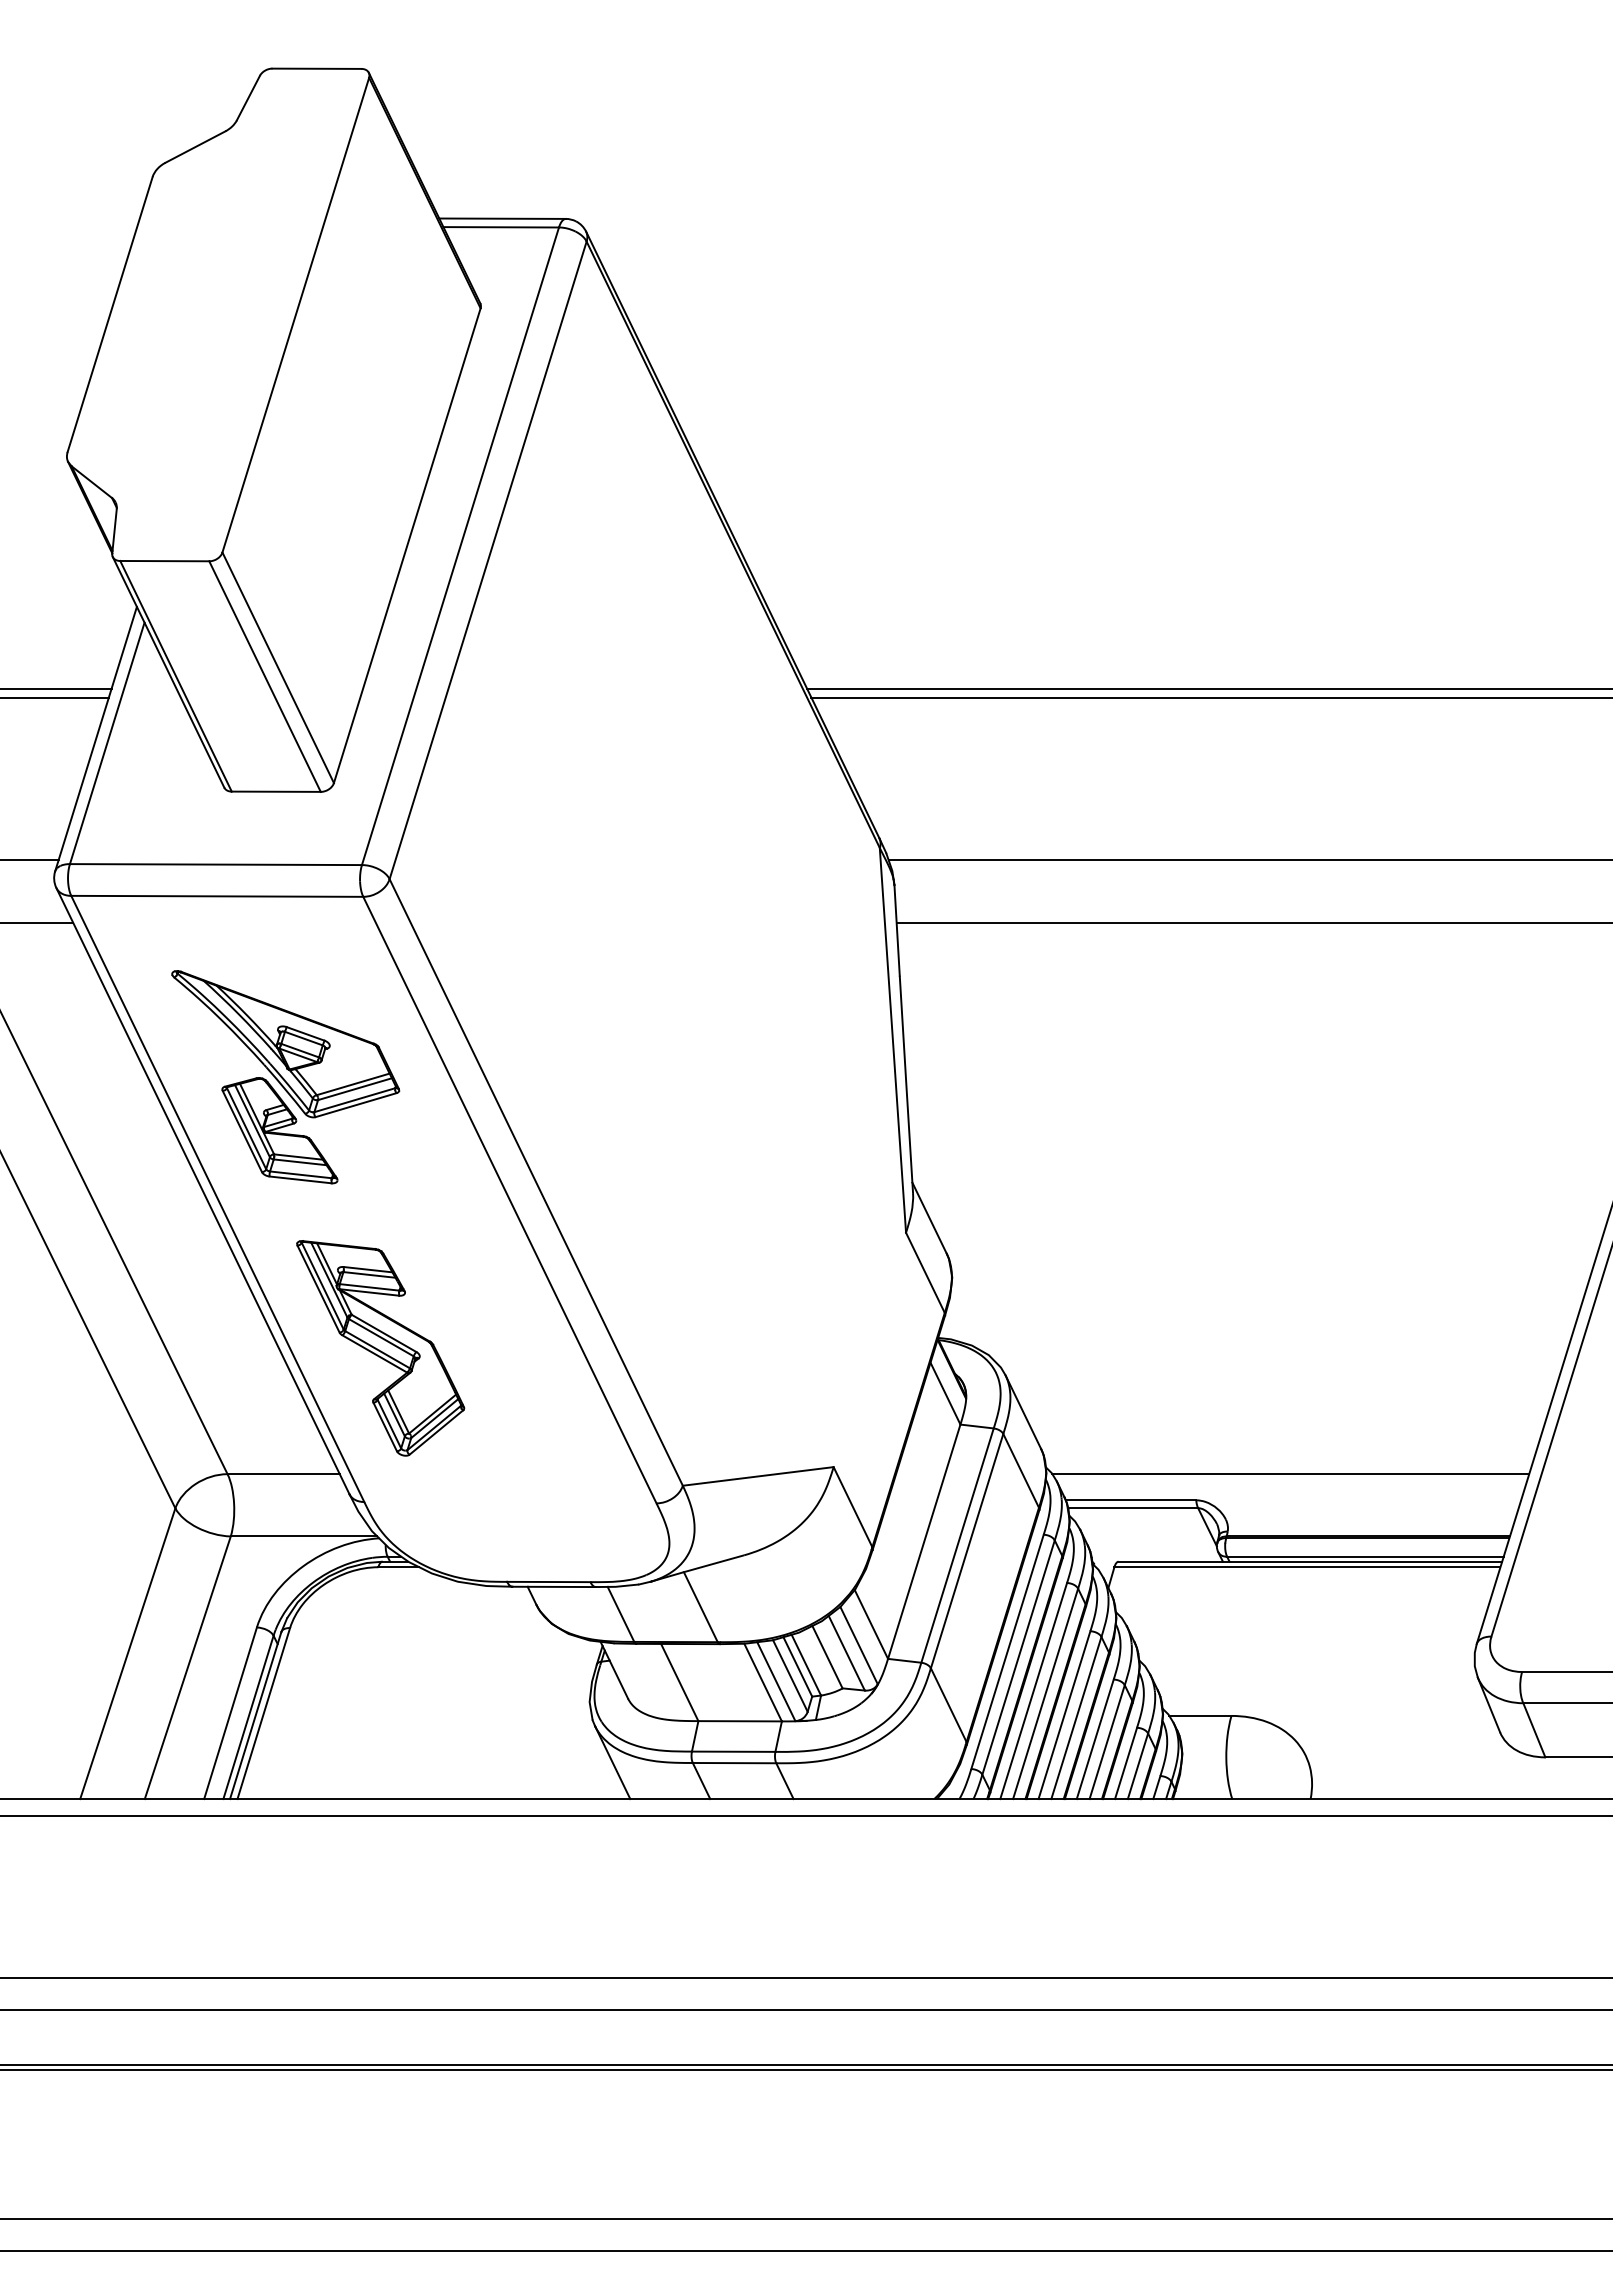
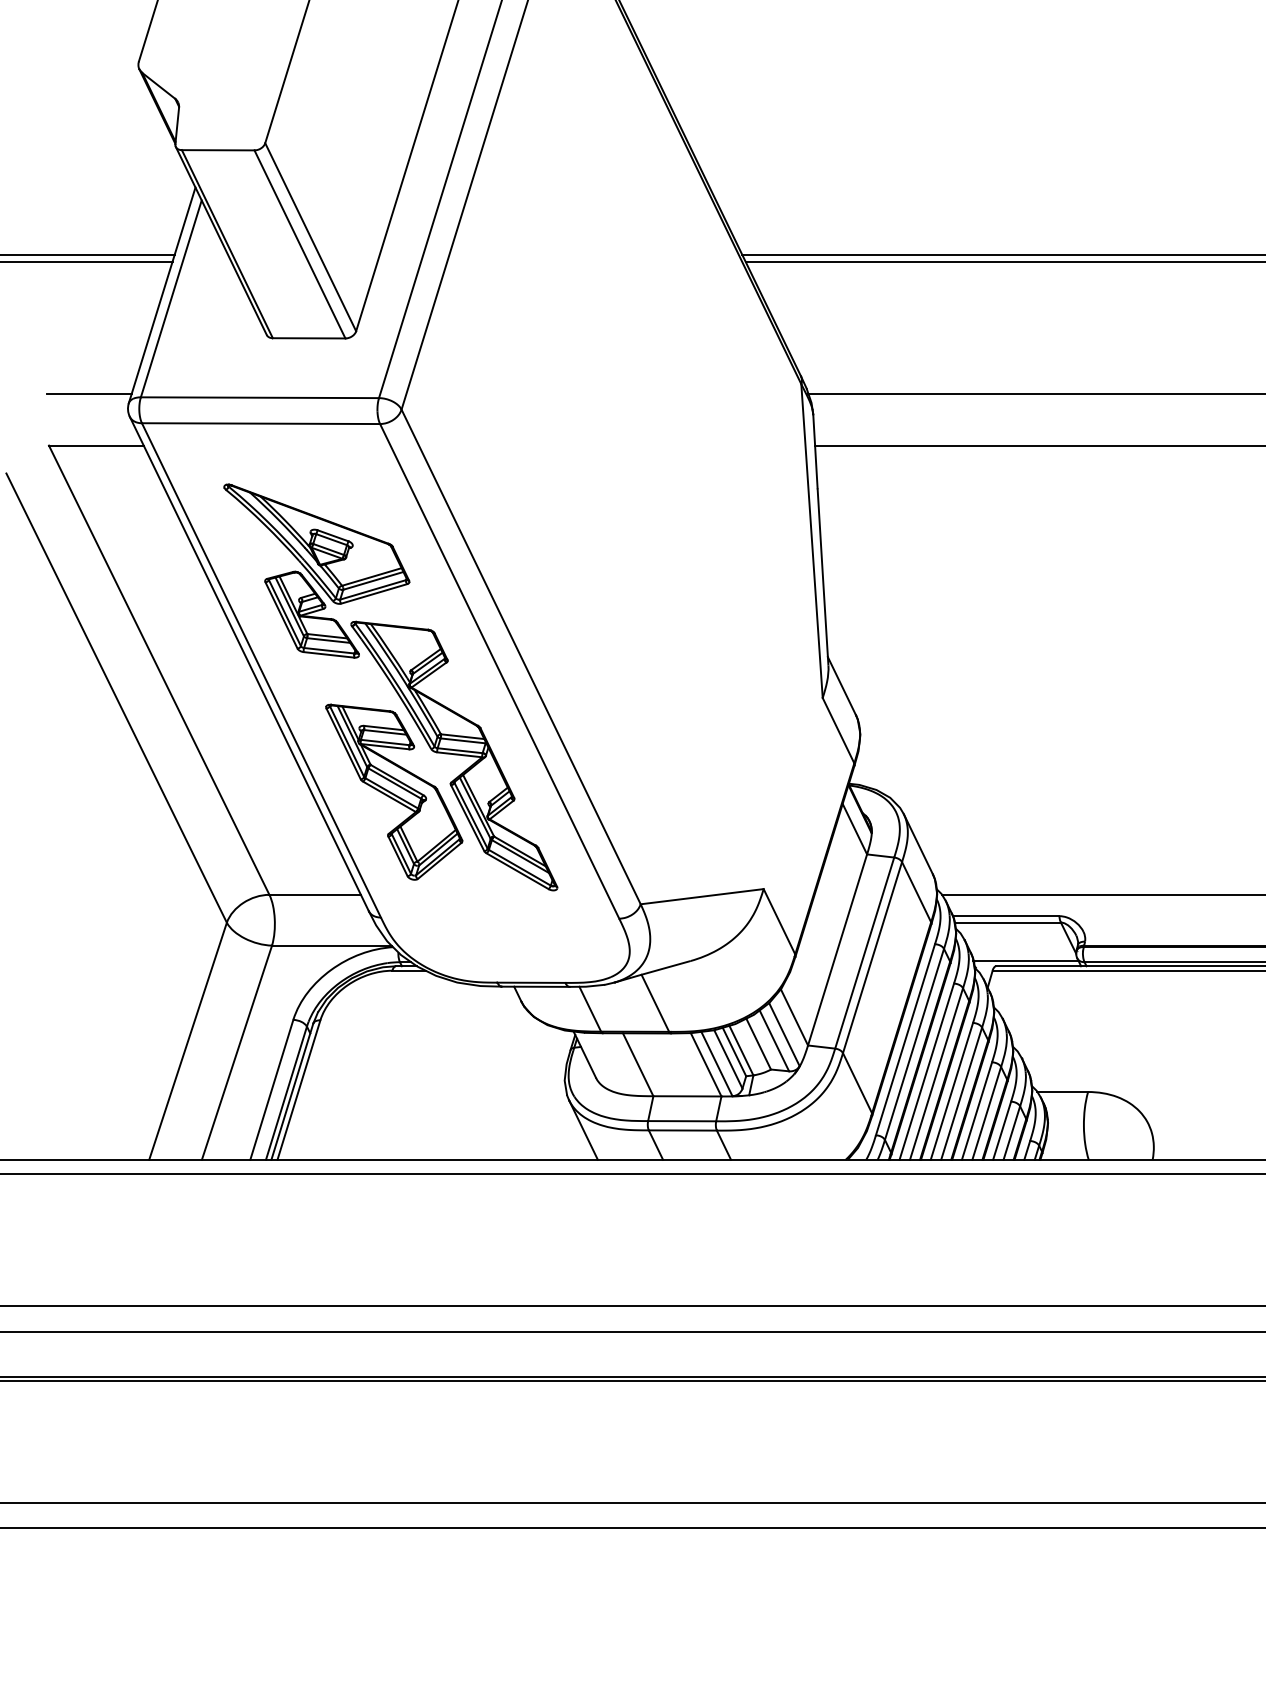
part: (454, 1303) -> (454, 755), added
line: (1154, 1555) -> (1025, 961), added

